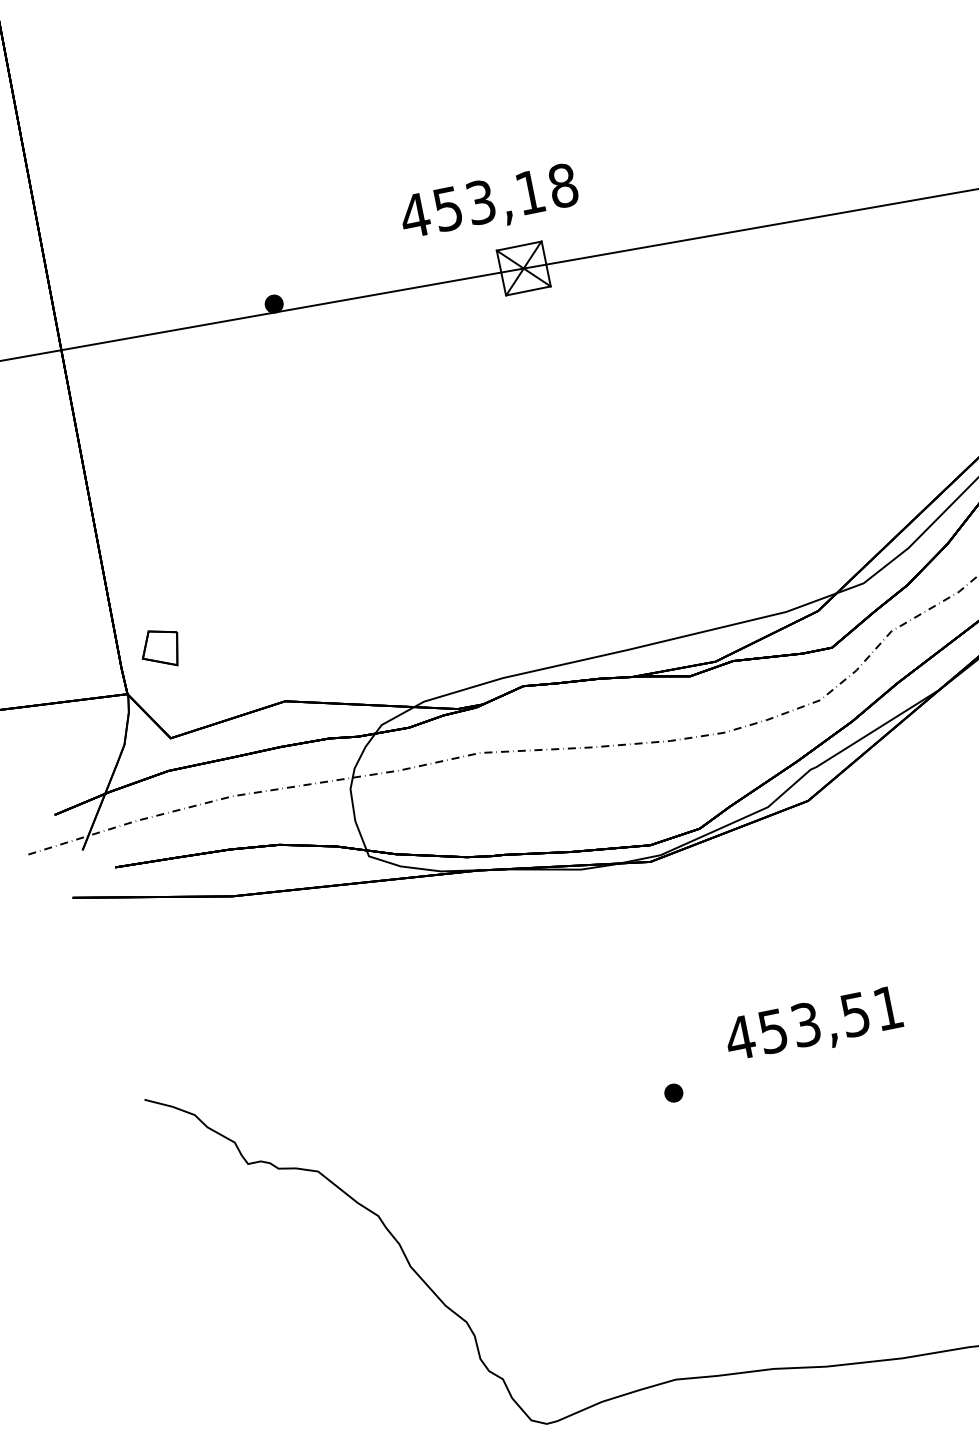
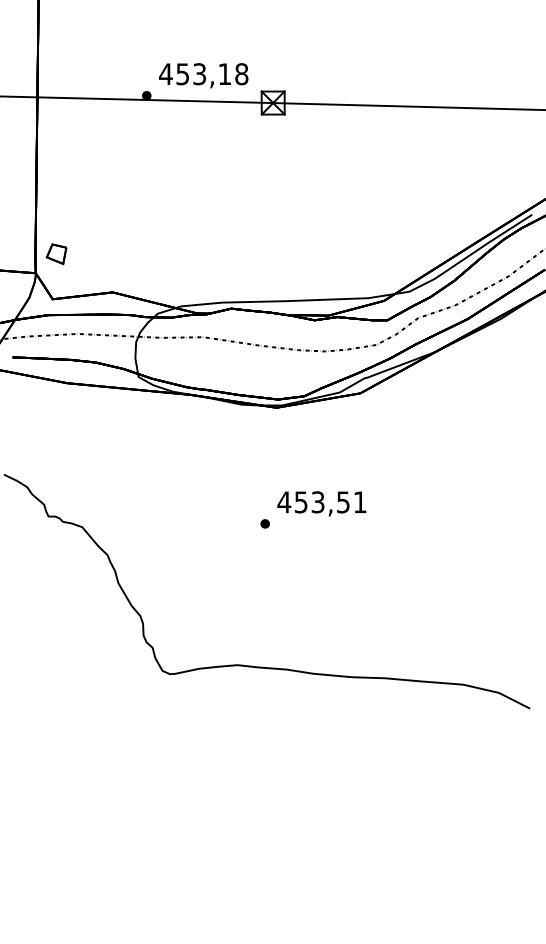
text: (488, 203) -> (203, 75), moved
text: (813, 1025) -> (321, 503), moved

